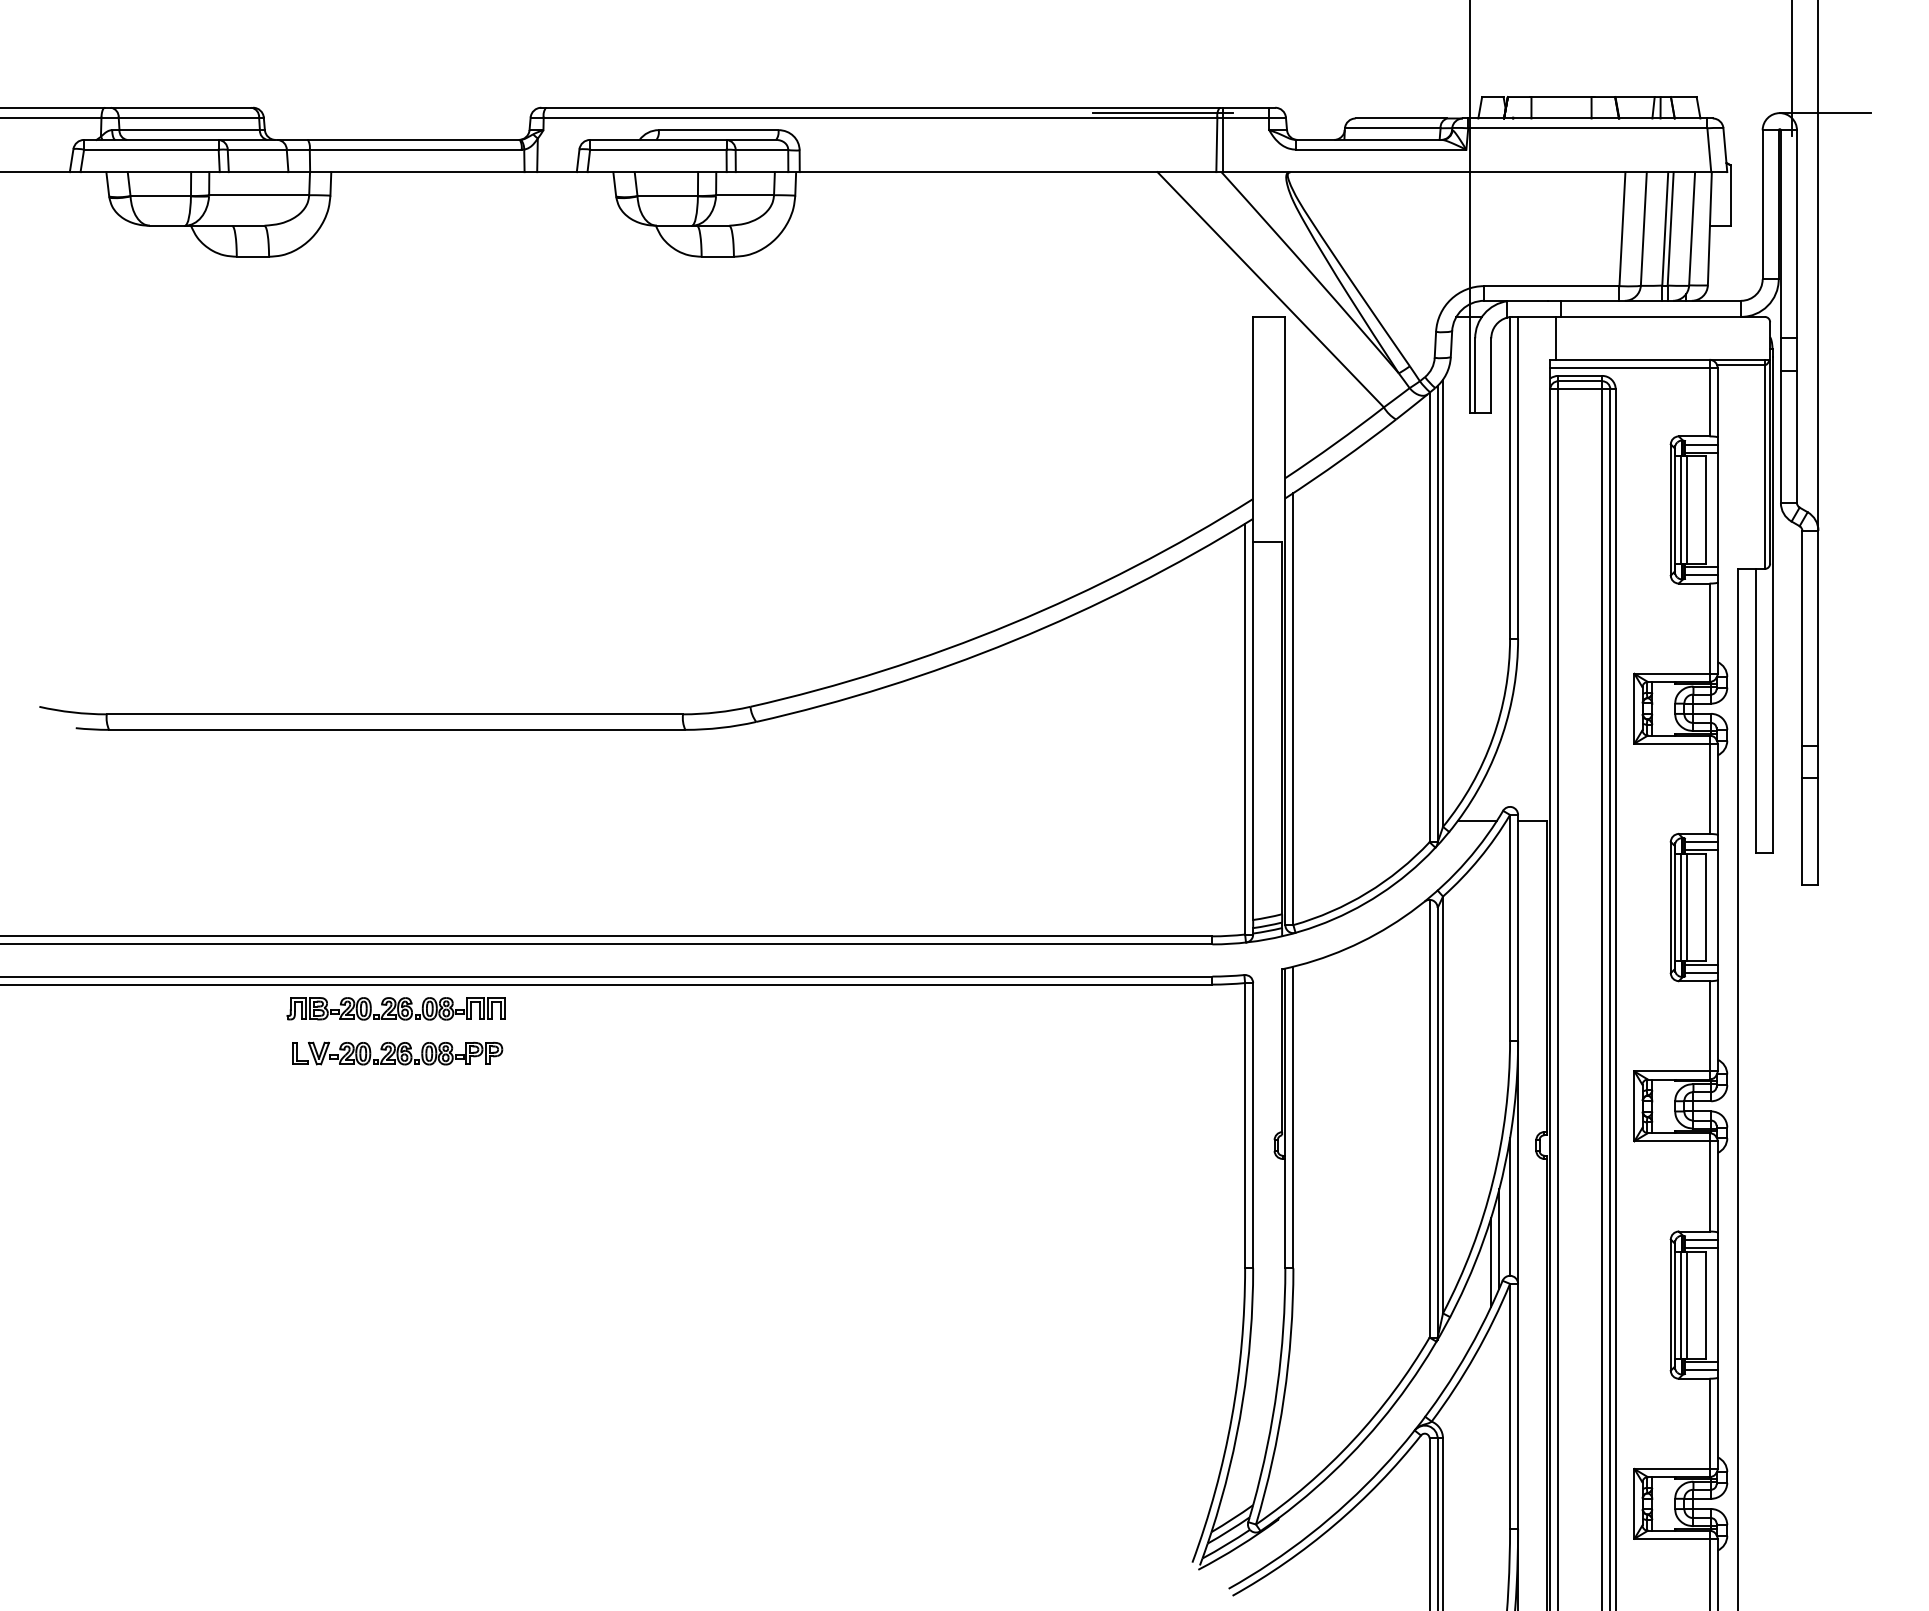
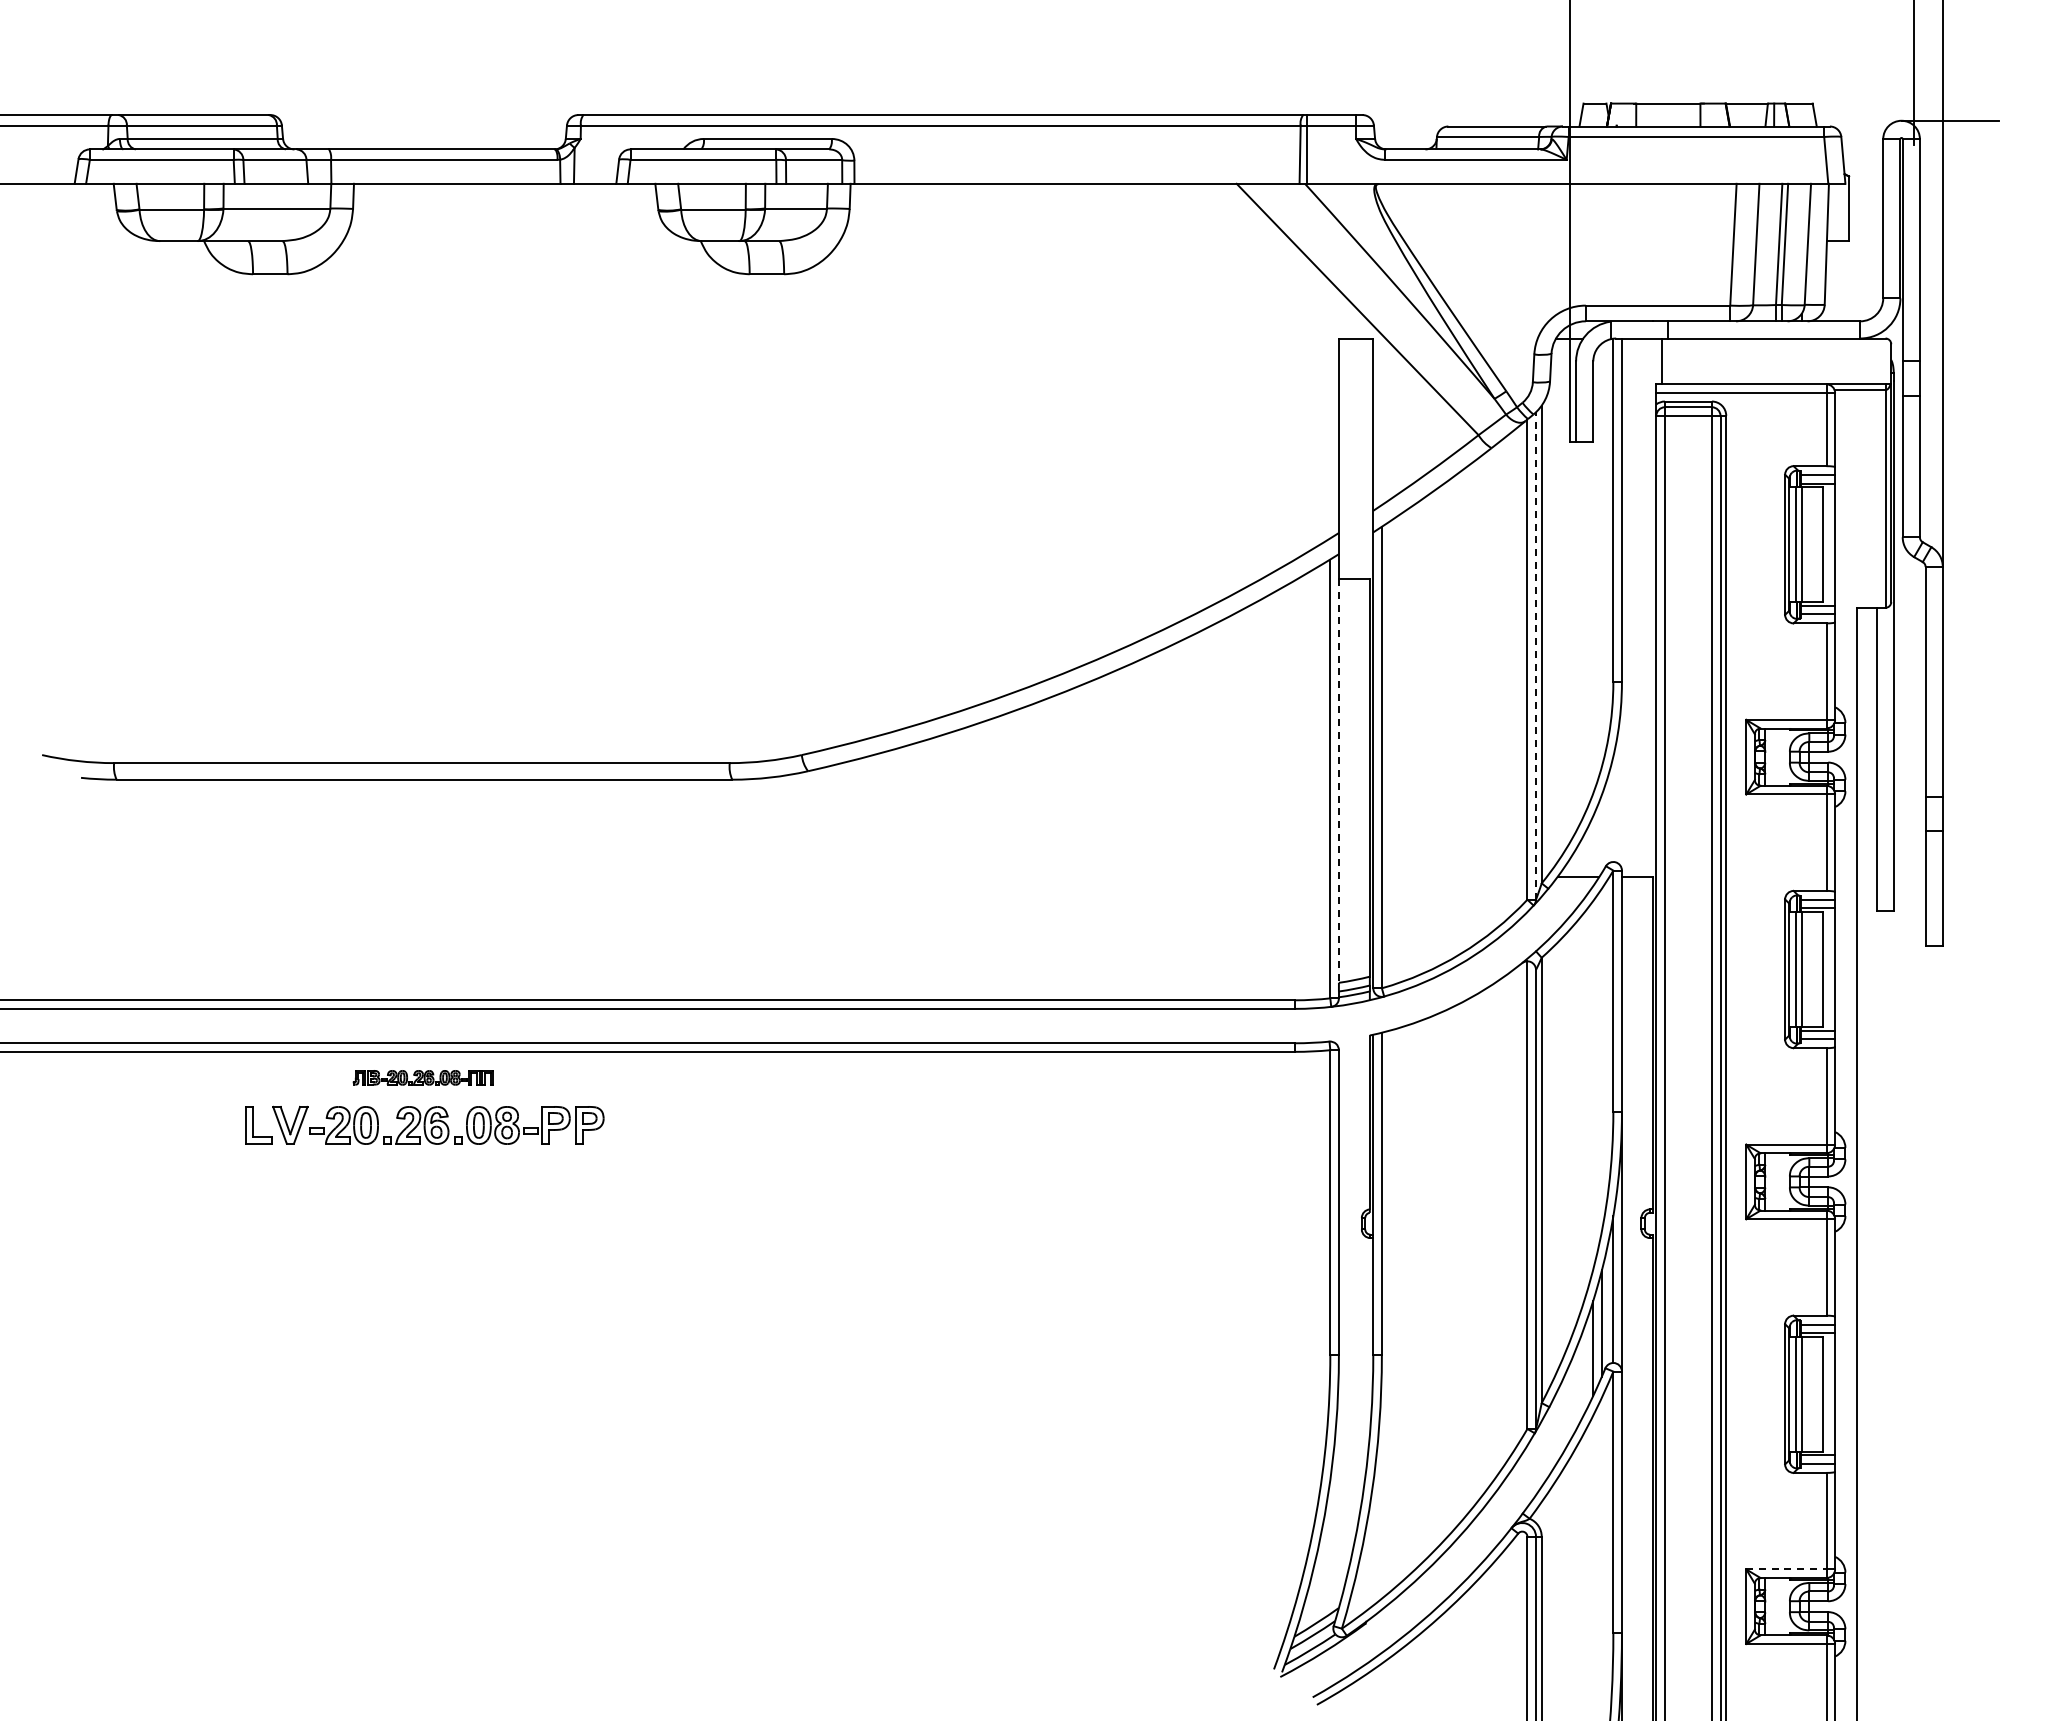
line: (1162, 112) -> (1242, 120), removed
line: (1438, 614) -> (1536, 656), solid -> dashed
line: (1252, 731) -> (1338, 781), solid -> dashed
part: (396, 1008) -> (423, 1077), size x0.6
part: (397, 1053) -> (424, 1125), size x1.6
line: (1672, 1469) -> (1786, 1569), solid -> dashed

